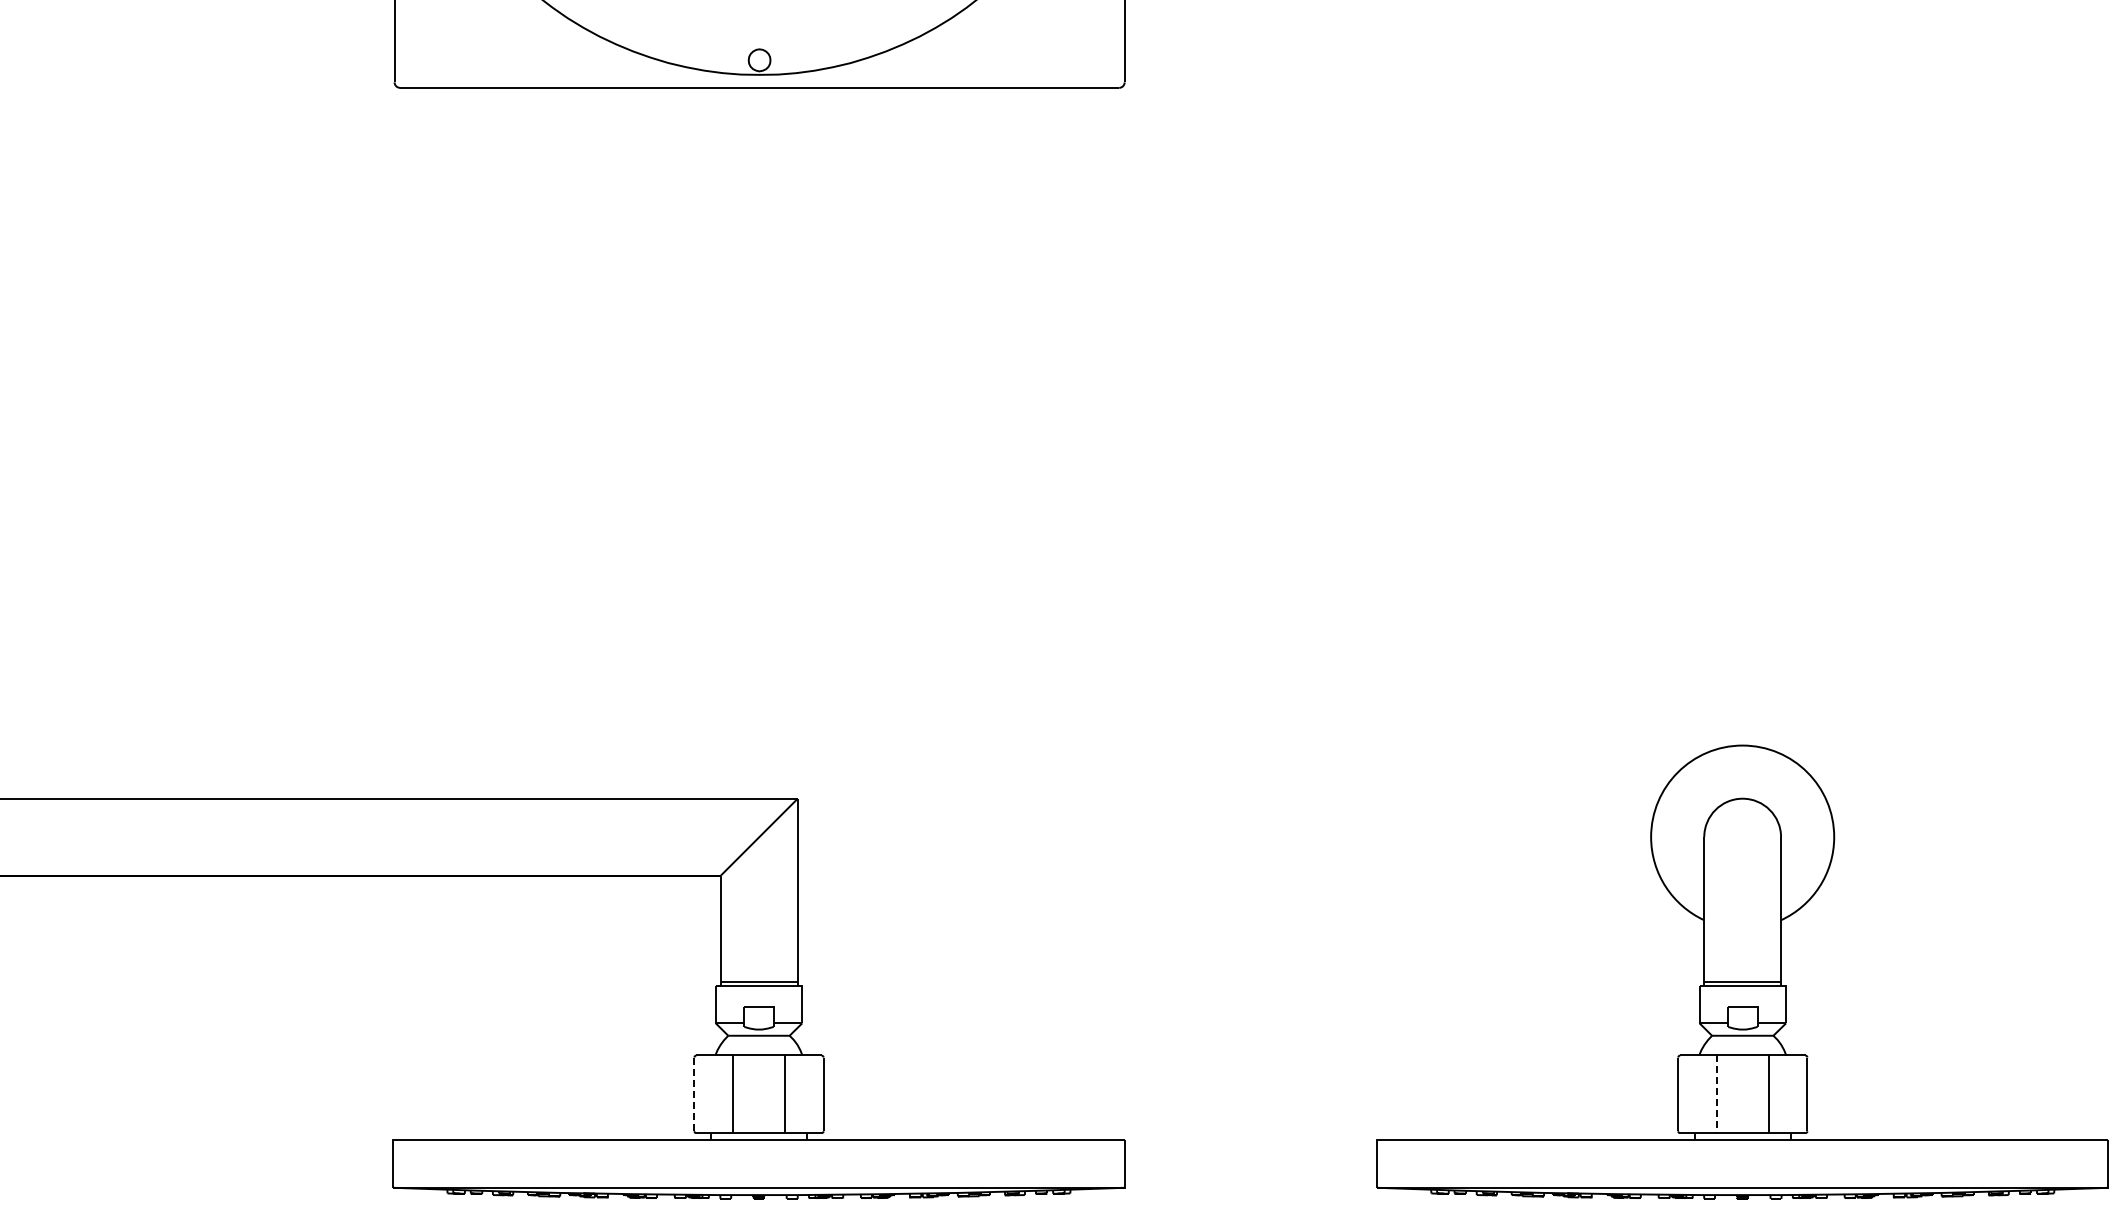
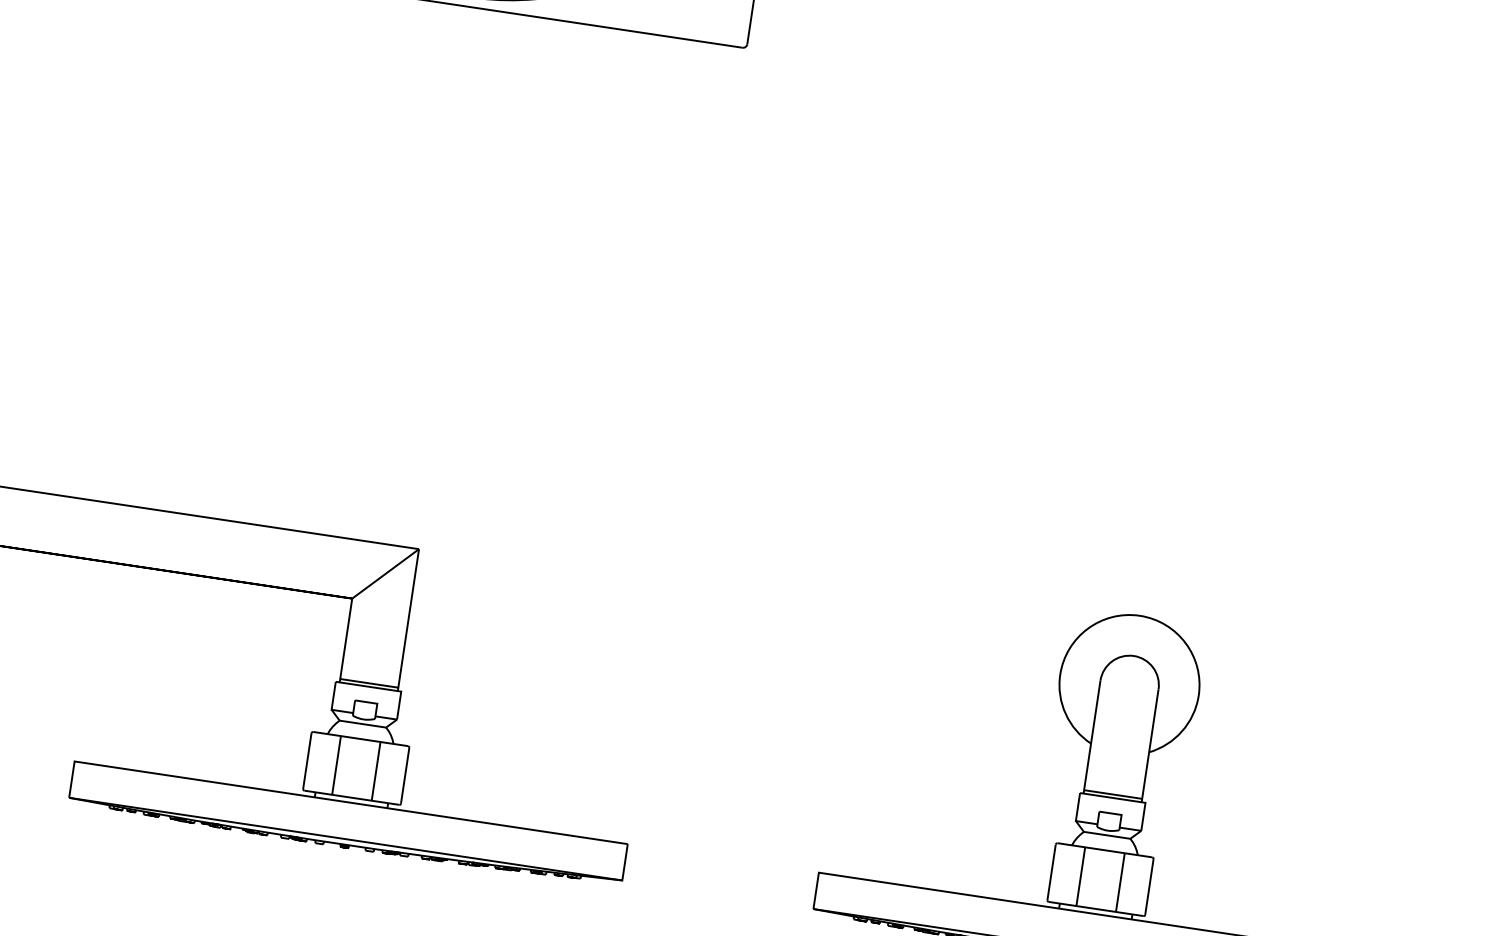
line: (694, 1094) -> (307, 761), dashed -> solid
line: (1716, 1094) -> (1080, 876), dashed -> solid

